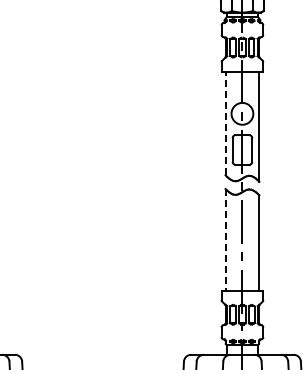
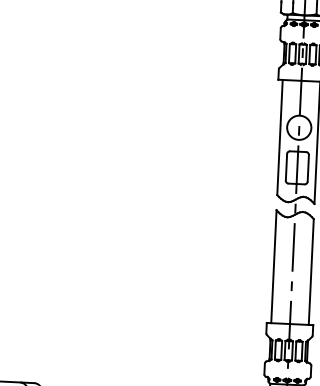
line: (225, 123) -> (279, 137), dashed -> solid
line: (225, 239) -> (273, 266), dashed -> solid

